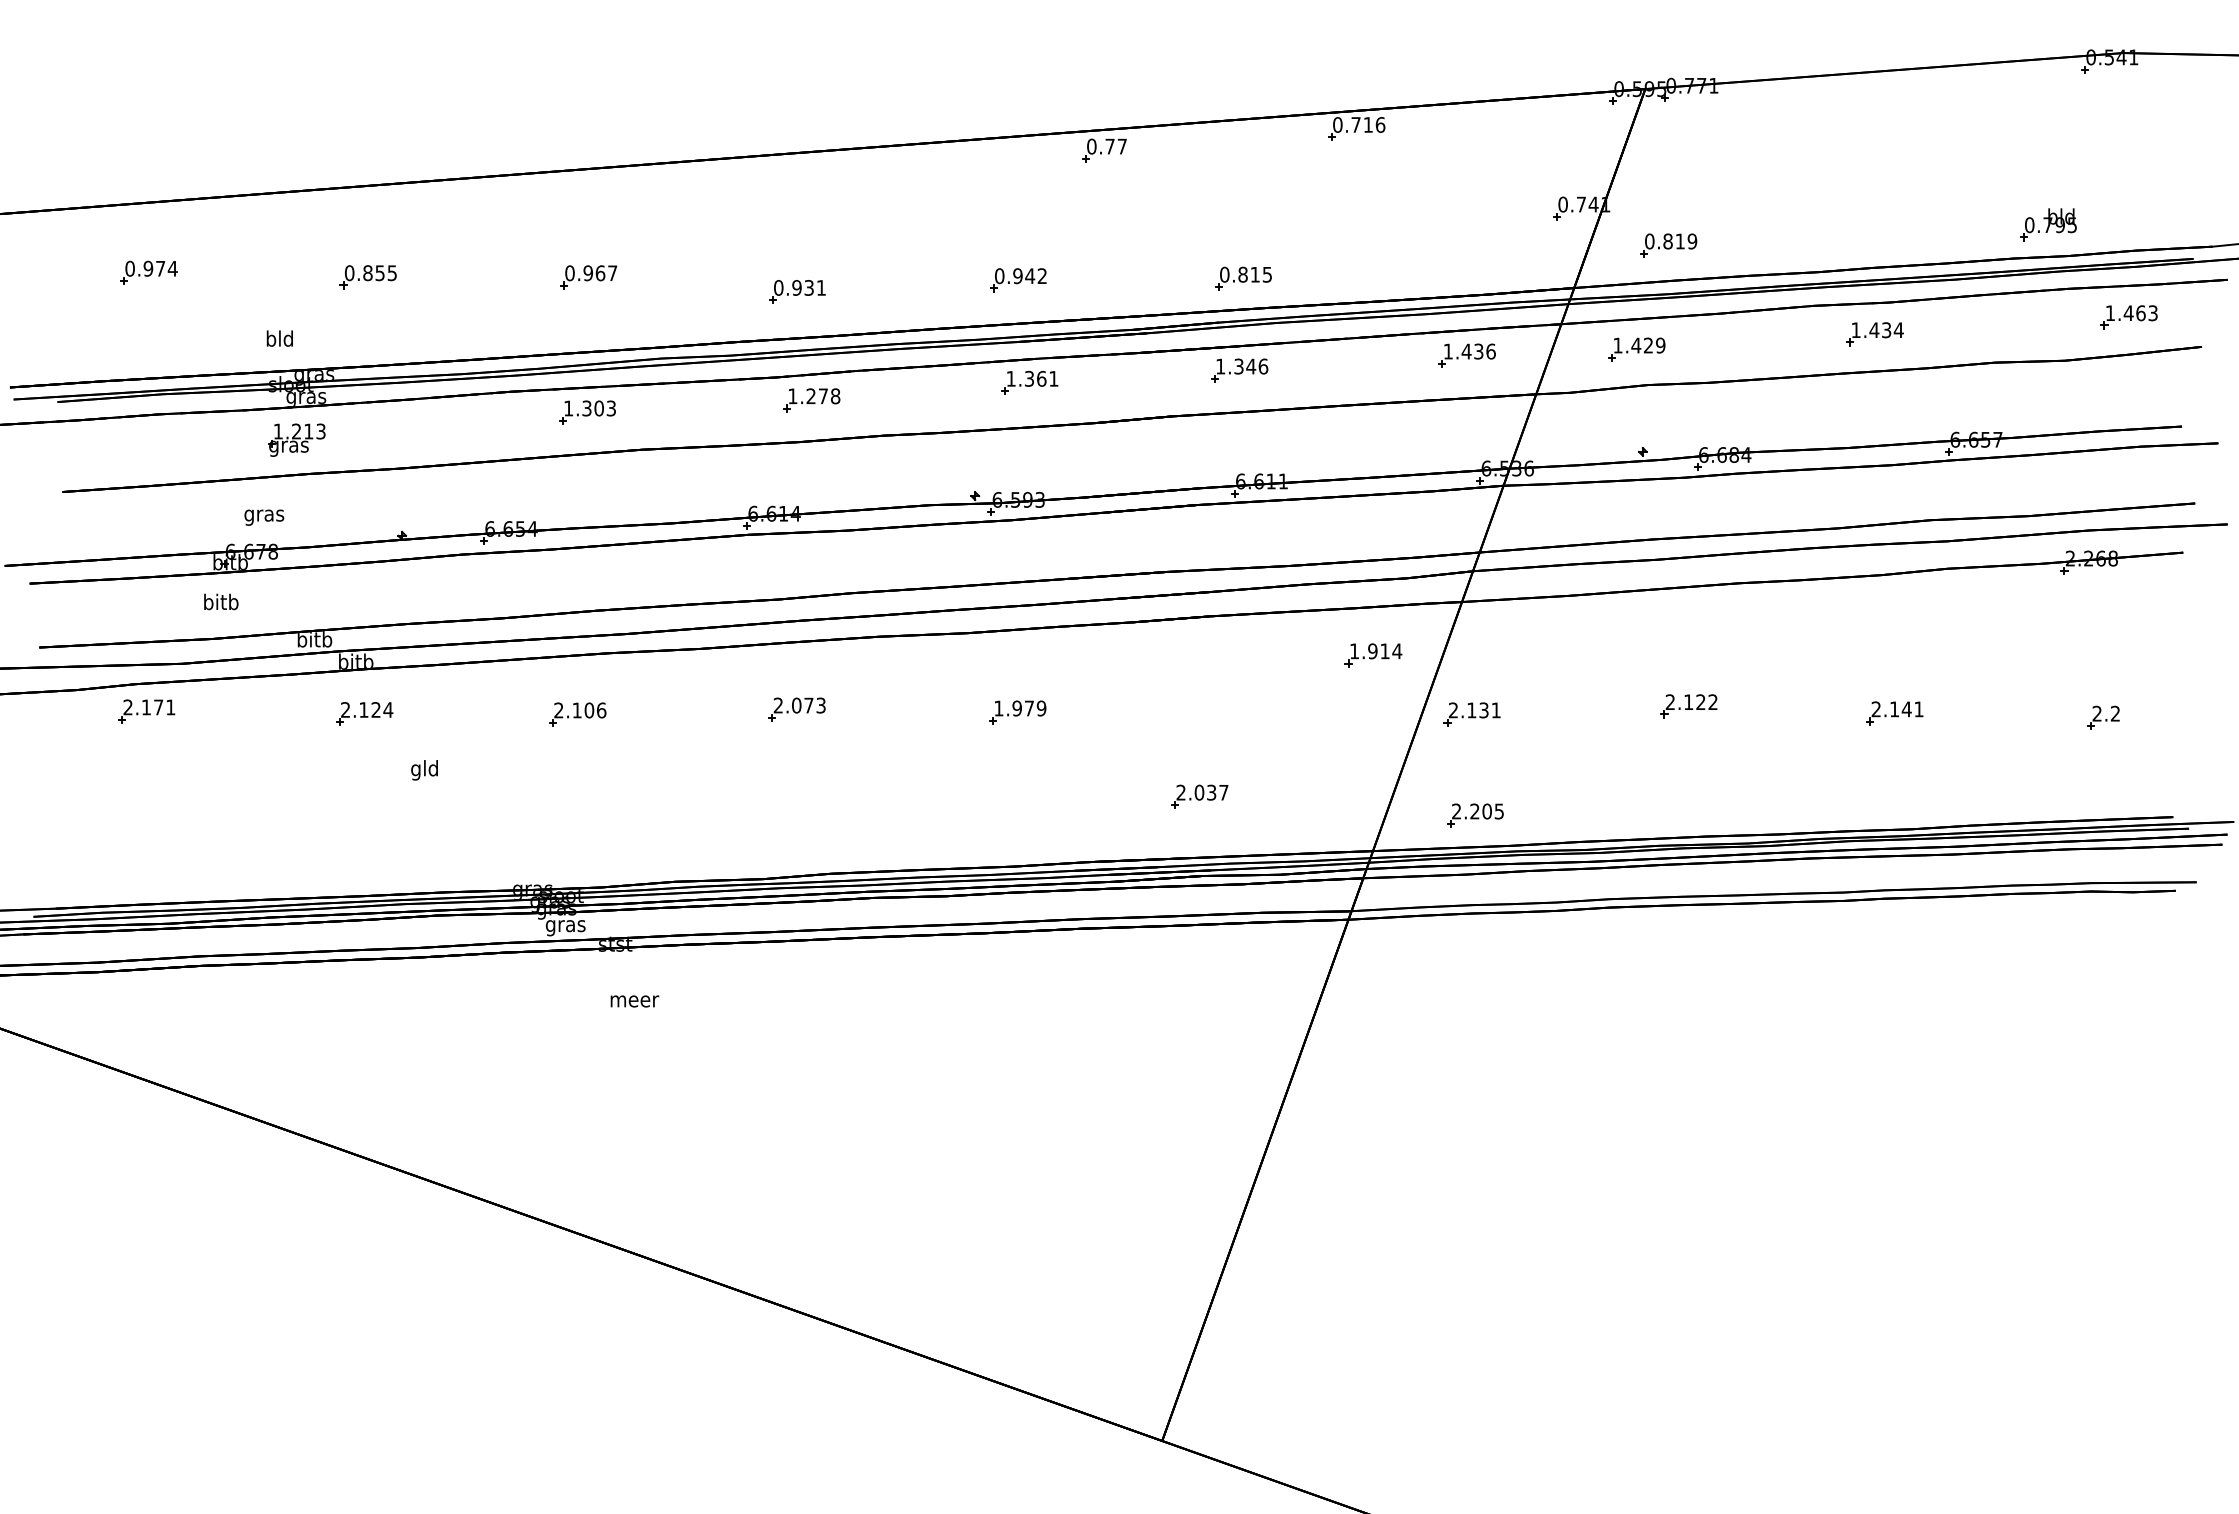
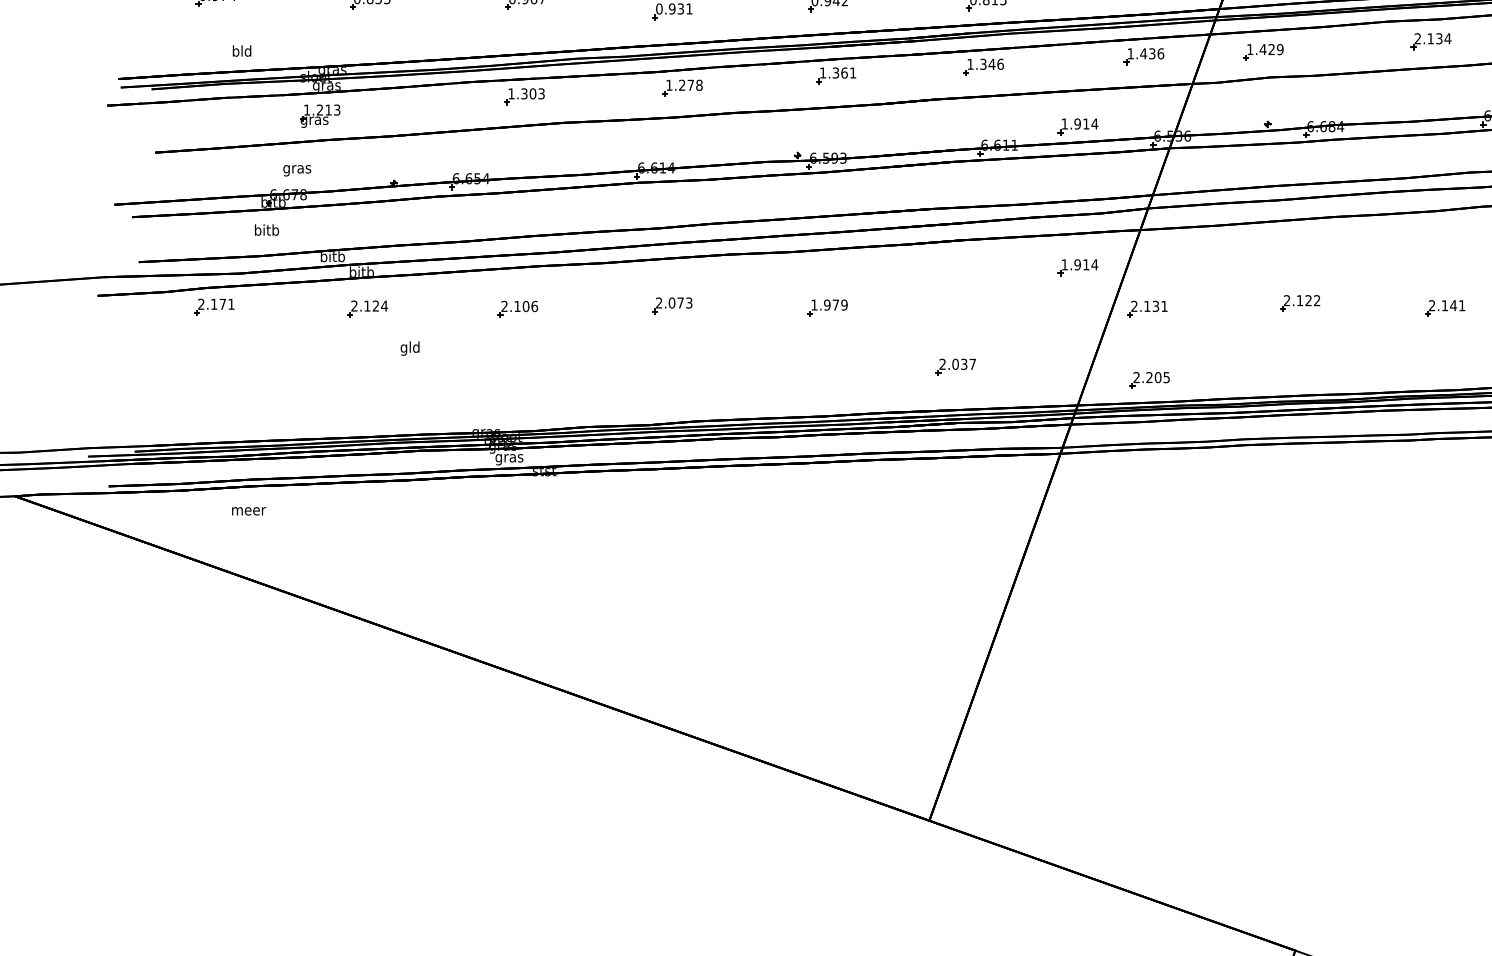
text: (1865, 329) -> (1424, 38), 1.434 -> 2.134
text: (279, 338) -> (241, 50), moved
part: (1373, 455) -> (1078, 126), added
text: (634, 1001) -> (248, 511), moved

